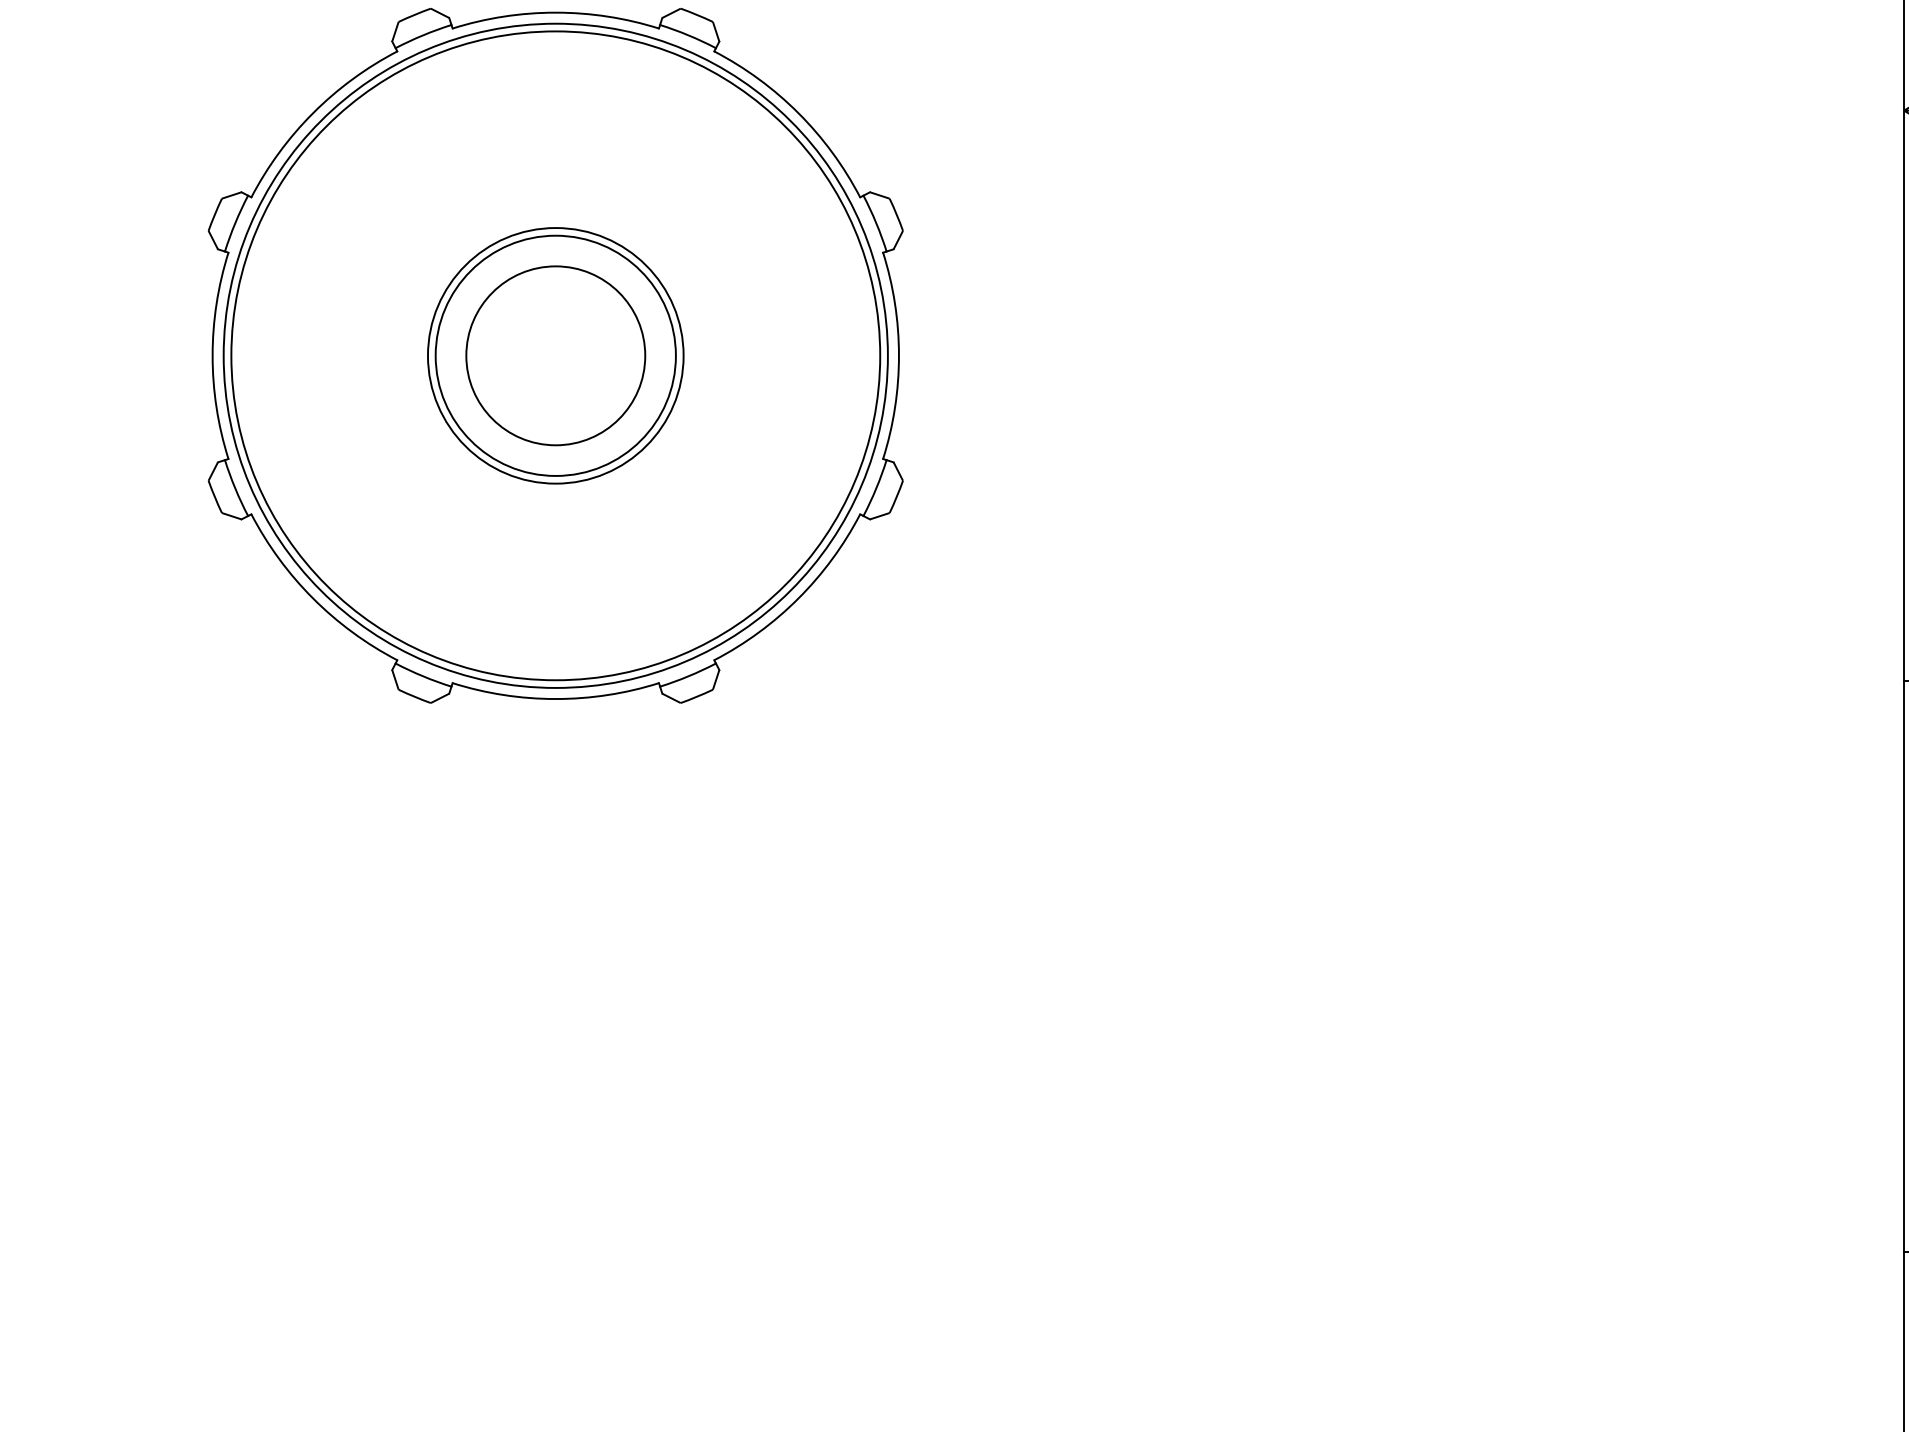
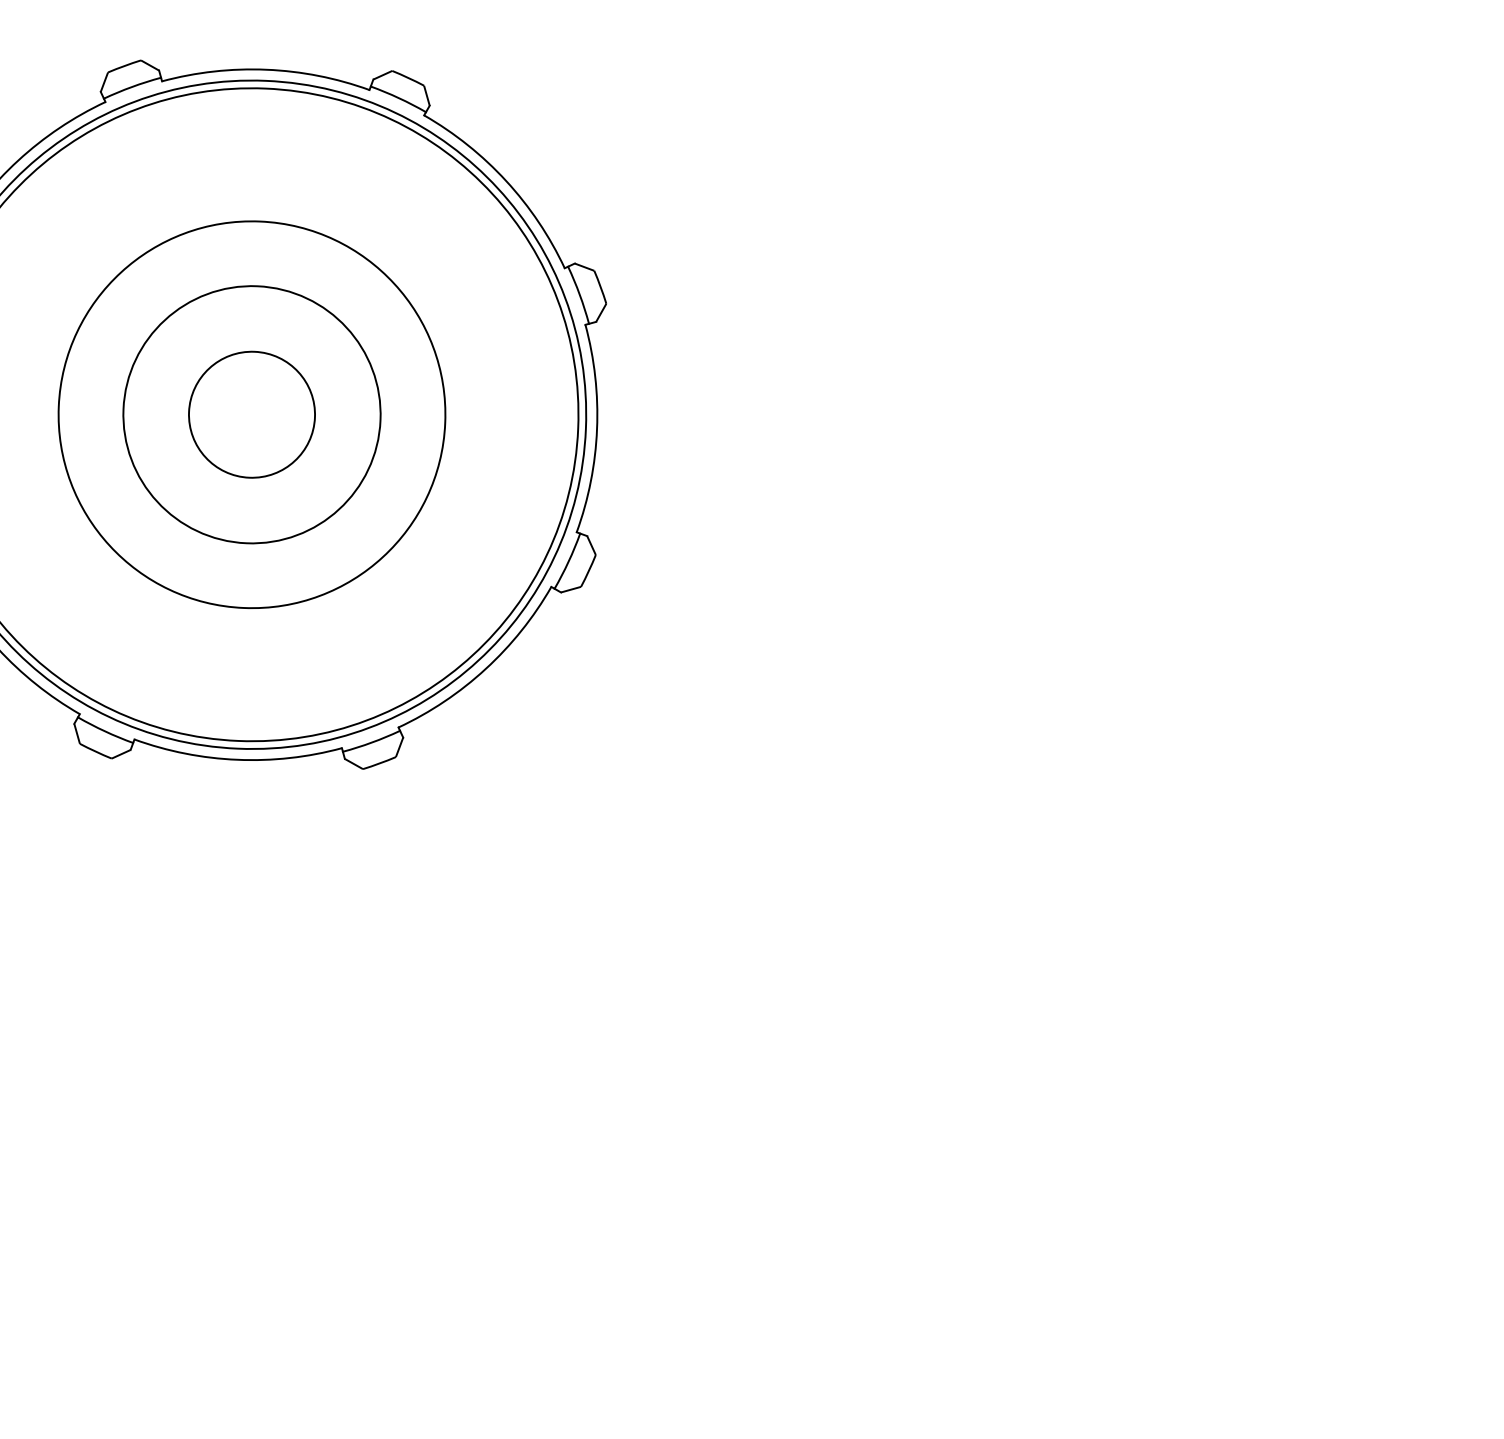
circle: (555, 355) -> (251, 414), size x0.7
circle: (555, 355) -> (251, 414), size x1.6

